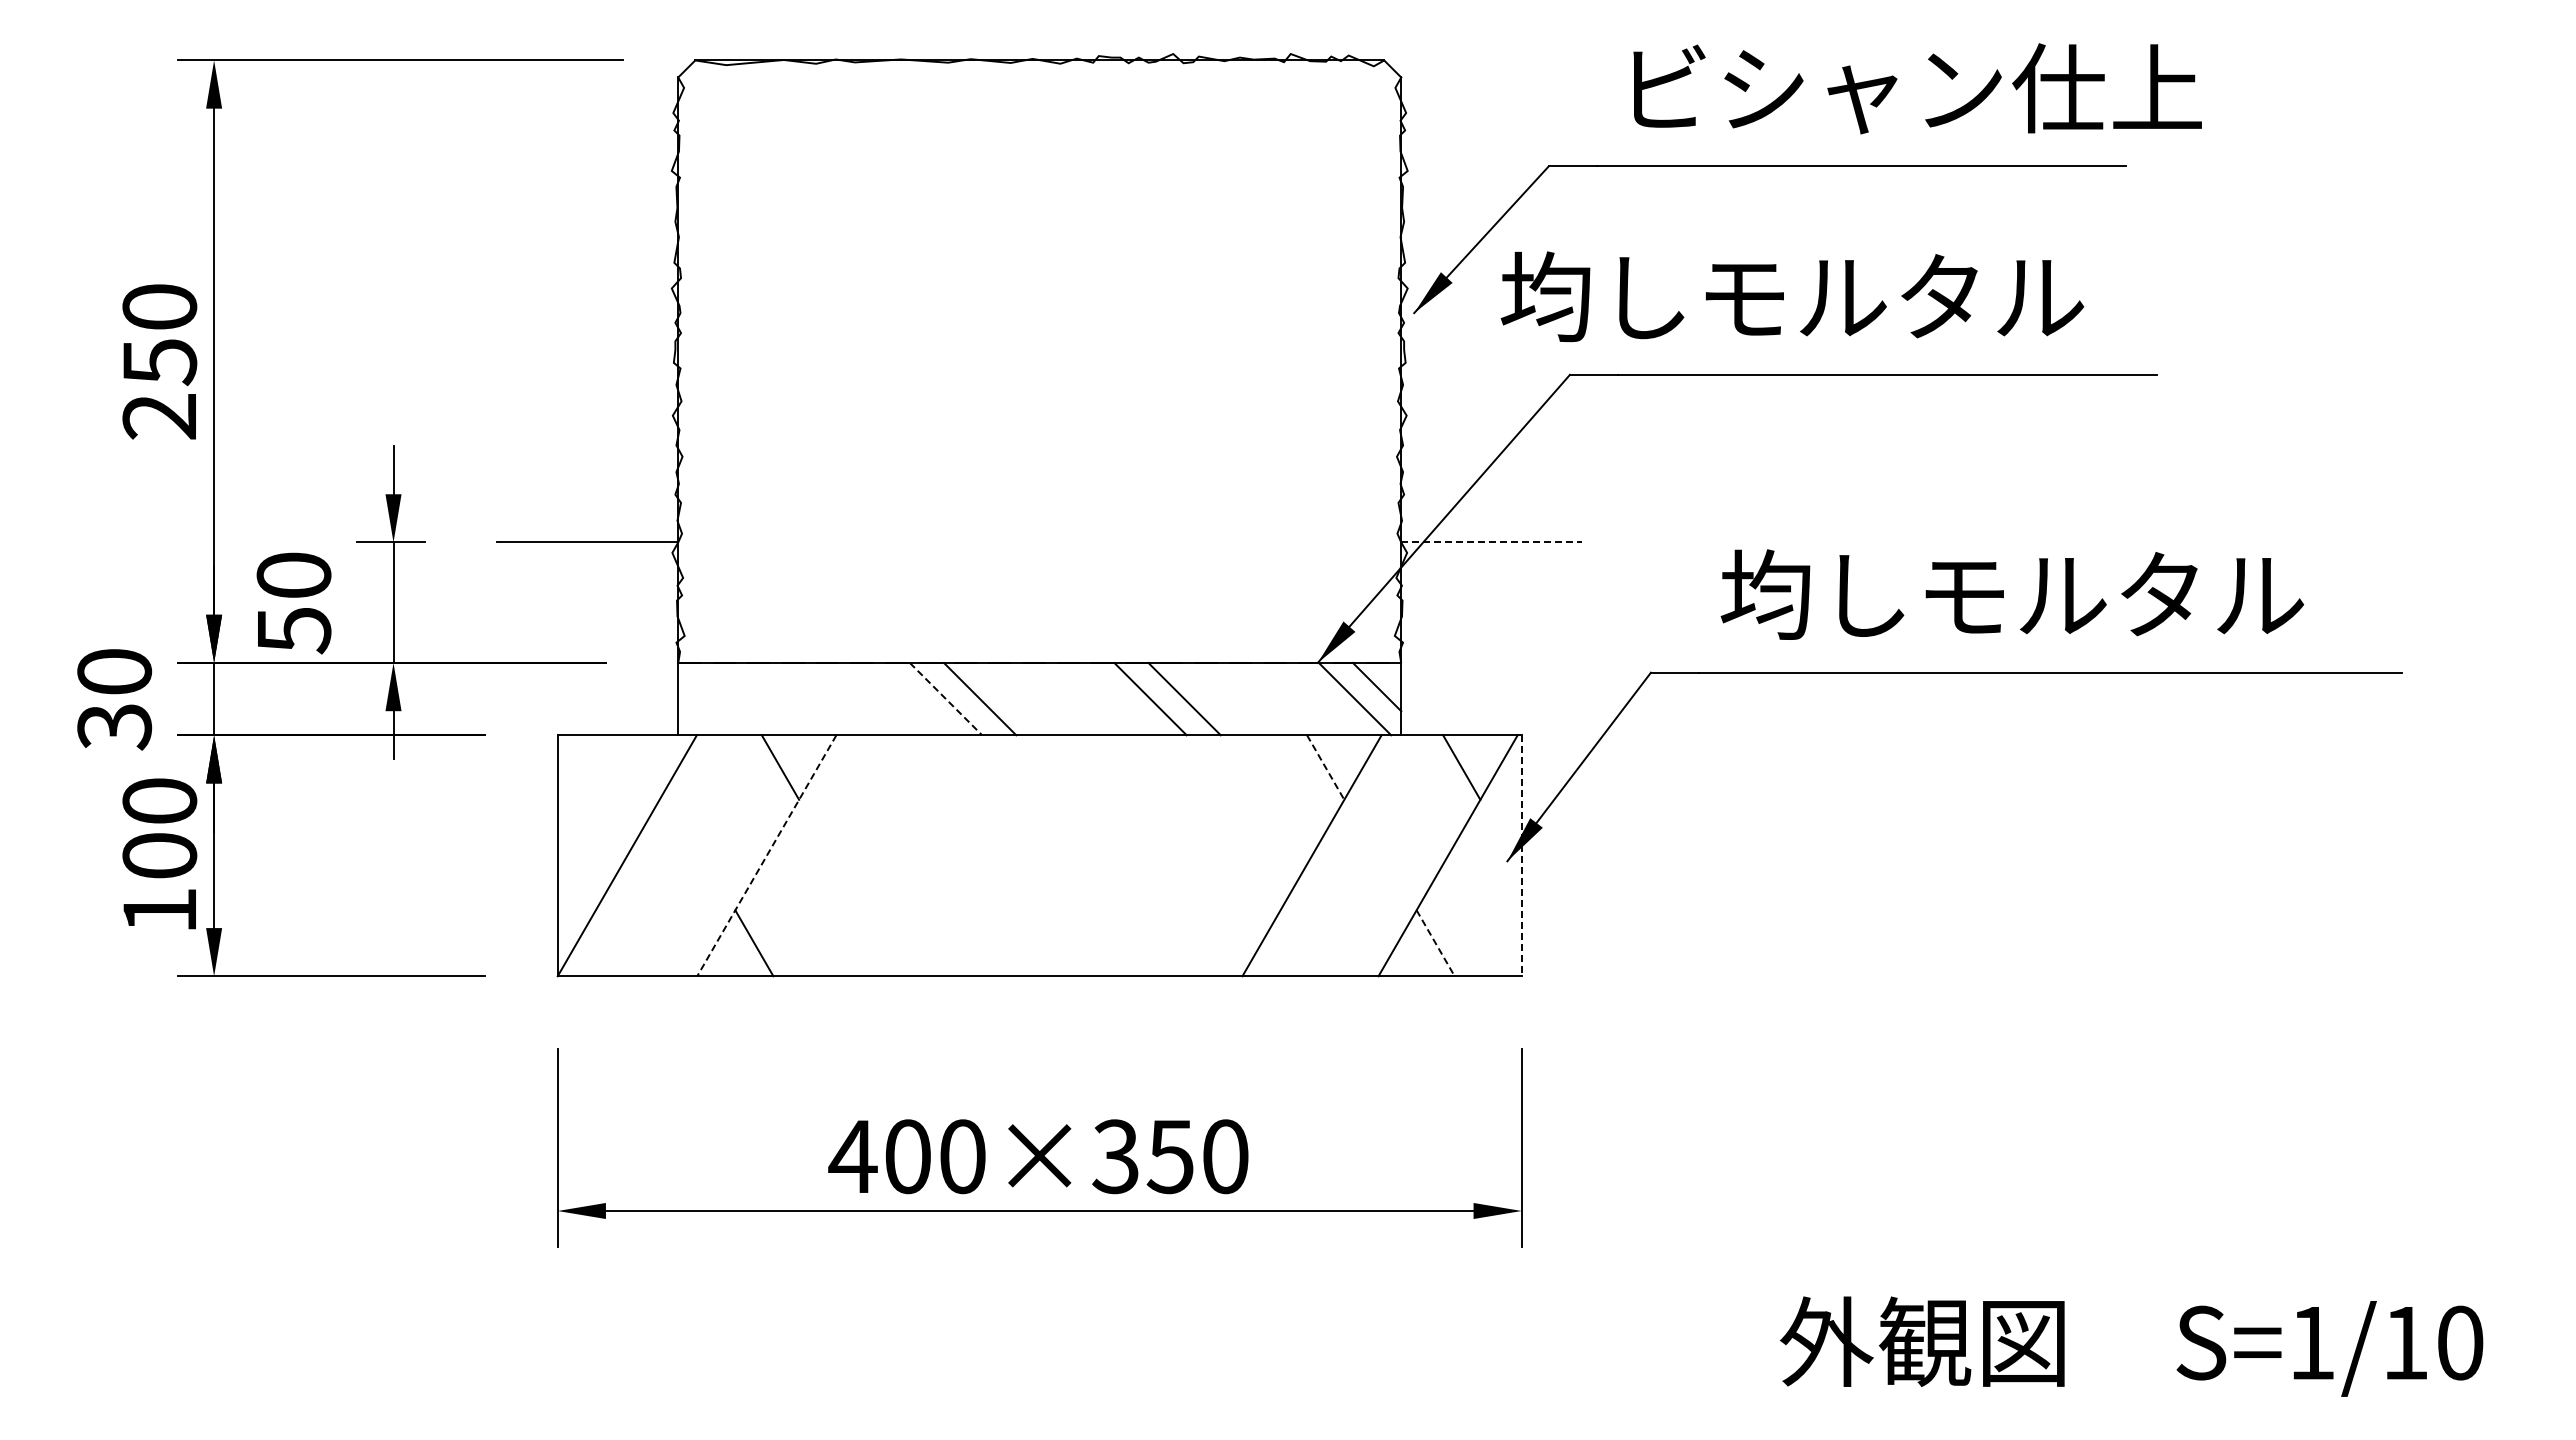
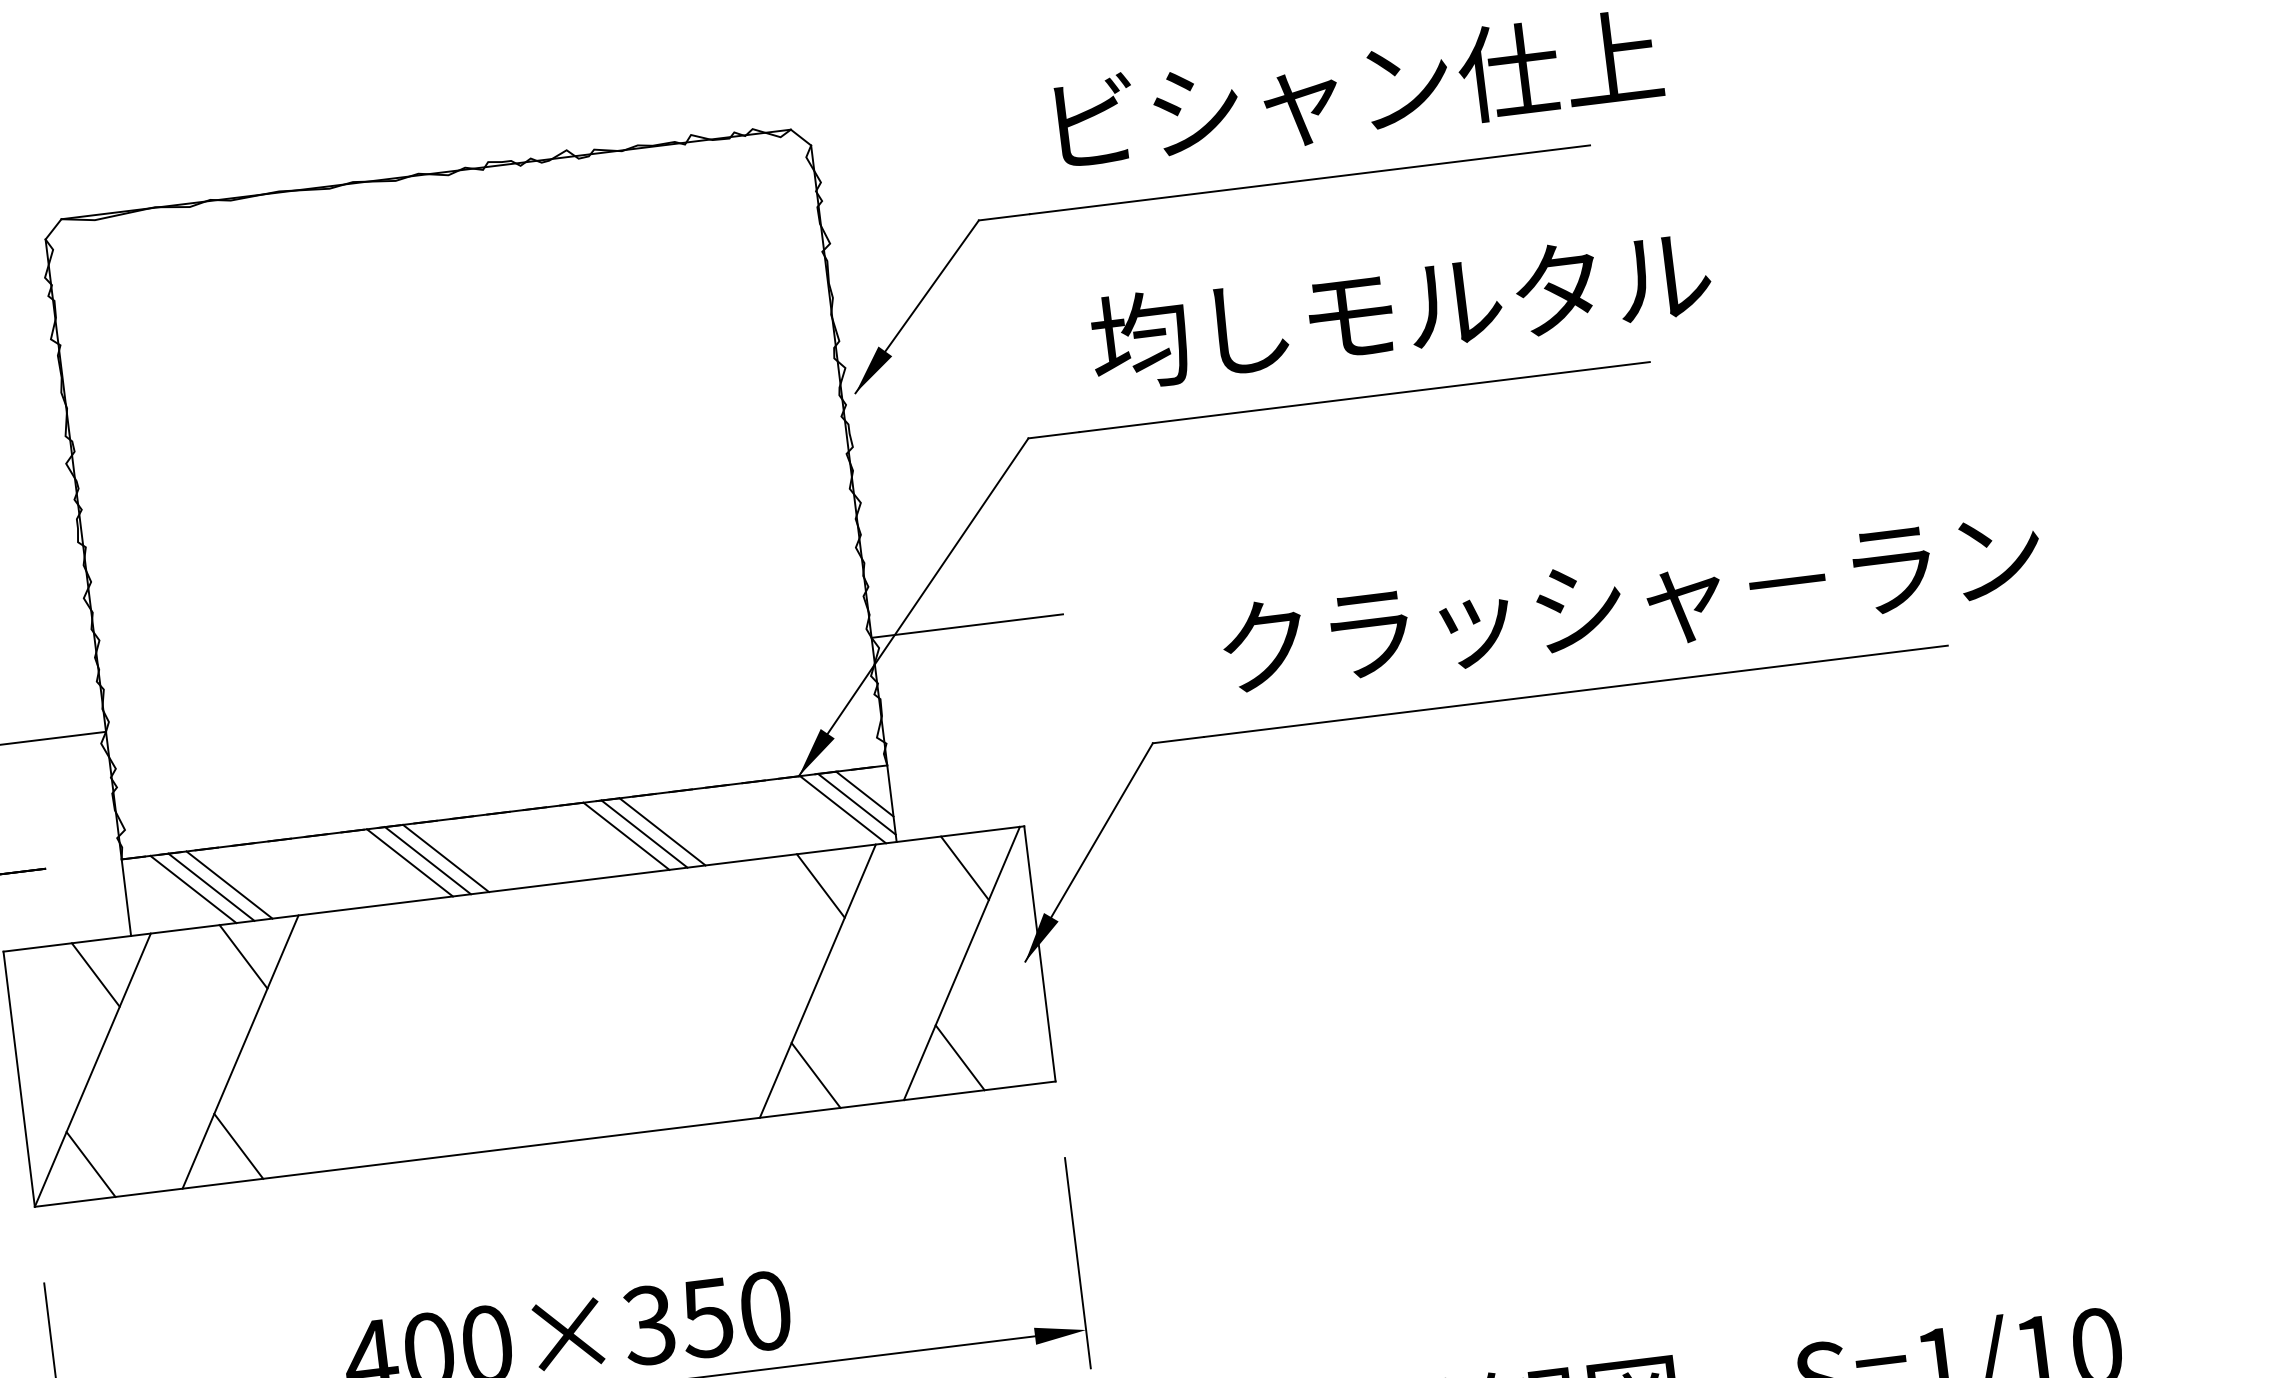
text: (1792, 296) -> (1401, 308), moved
line: (1492, 542) -> (968, 626), dashed -> solid
text: (2109, 594) -> (1628, 600), 均しモルタル -> クラッシャ－ラン
line: (1368, 695) -> (856, 804), added
line: (741, 698) -> (193, 888), added
line: (758, 698) -> (211, 886), added
line: (775, 698) -> (229, 884), added
line: (962, 698) -> (427, 860), added
line: (1167, 698) -> (644, 833), added
line: (946, 699) -> (410, 863), dashed -> solid
line: (640, 767) -> (95, 975), added
line: (1325, 767) -> (820, 885), dashed -> solid
line: (1521, 855) -> (1039, 953), dashed -> solid
line: (766, 856) -> (240, 1052), dashed -> solid
line: (614, 943) -> (90, 1164), added
line: (1299, 943) -> (815, 1075), added
line: (1435, 943) -> (959, 1058), dashed -> solid

